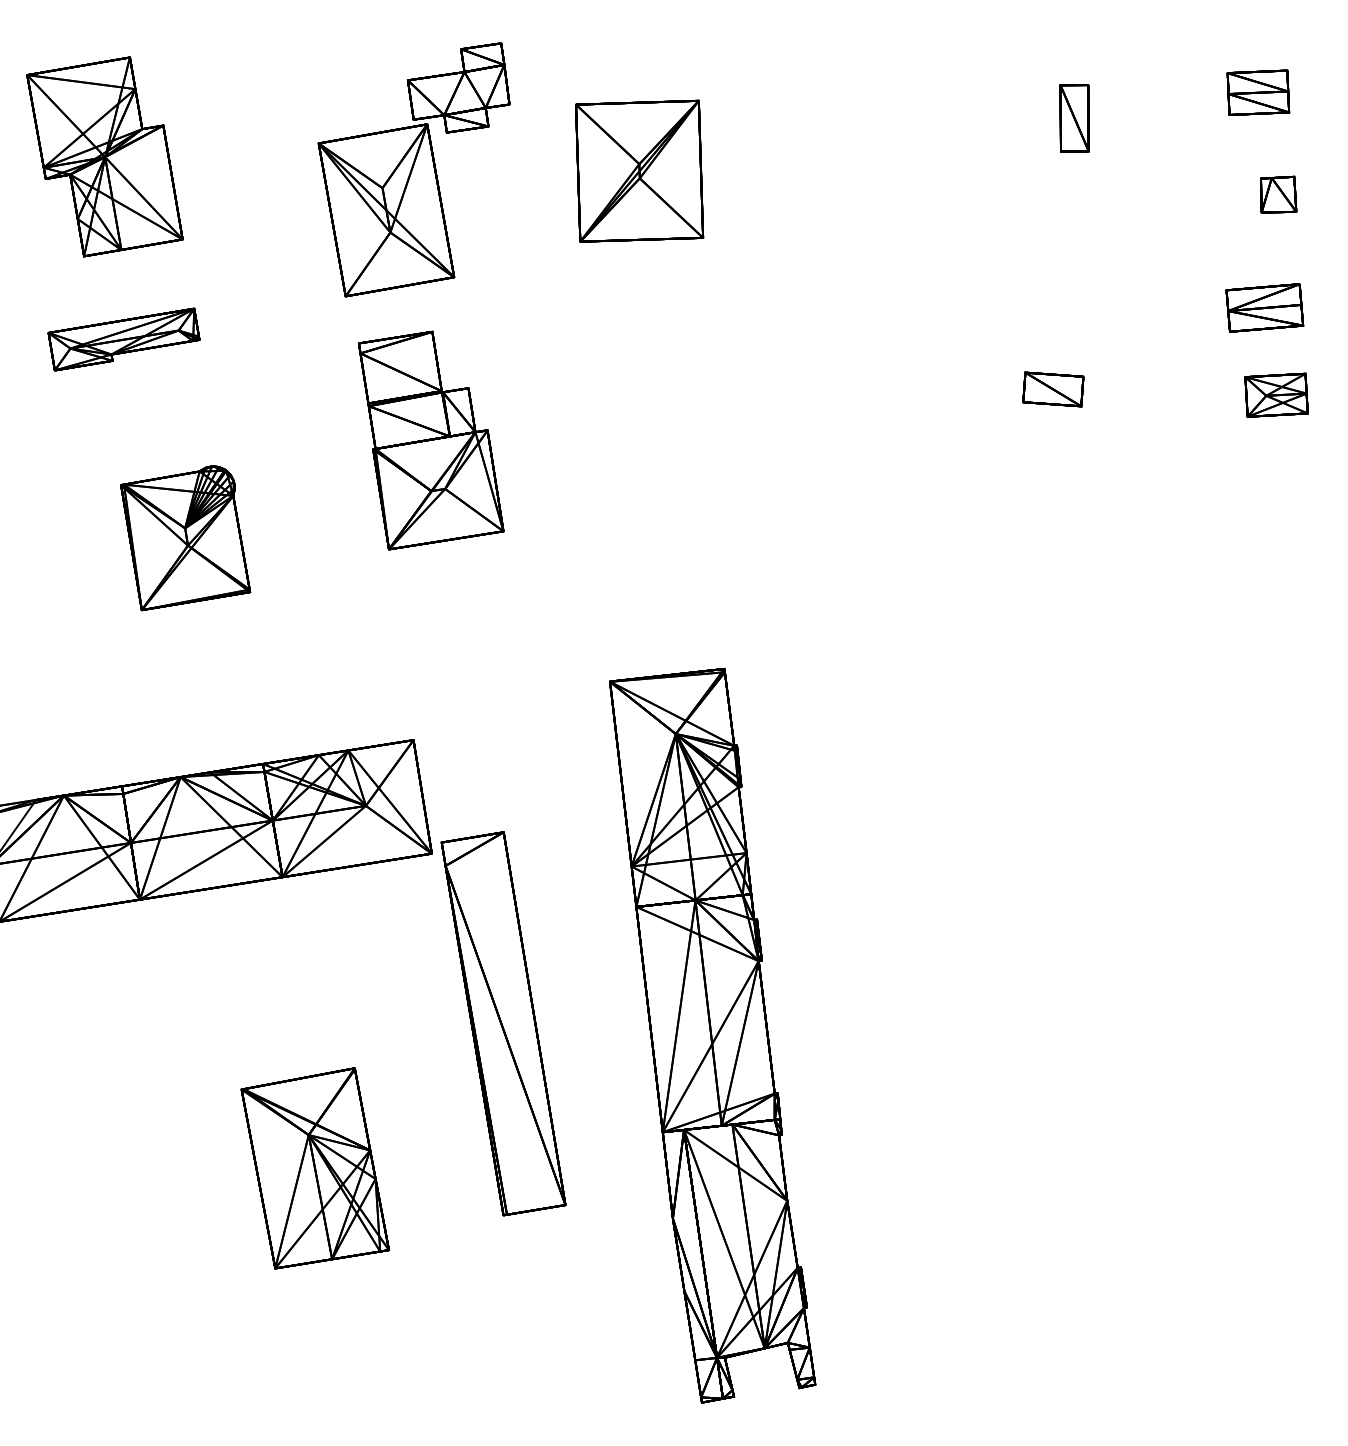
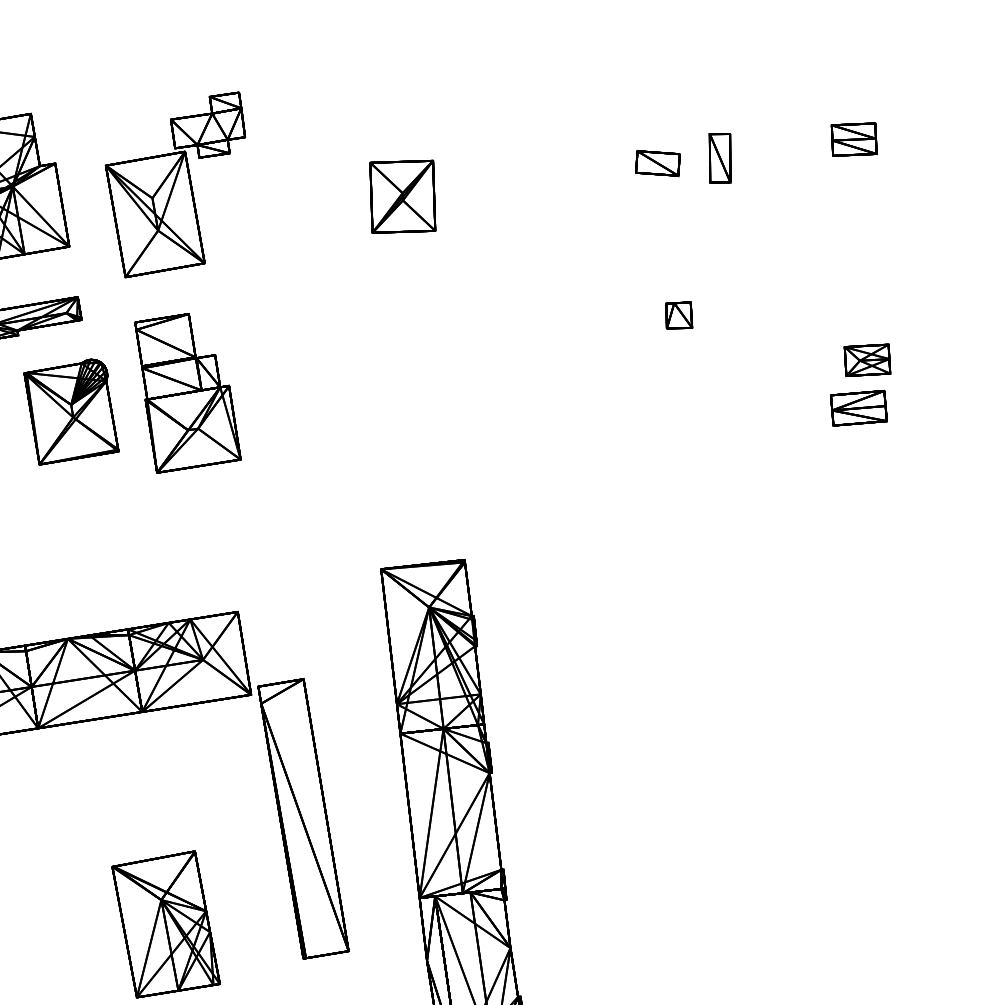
part: (413, 169) -> (175, 184), moved
part: (639, 170) -> (402, 196), size x0.7
part: (1278, 194) -> (679, 315), moved
part: (1264, 307) -> (858, 407), moved
part: (1053, 389) -> (658, 163), moved
part: (431, 440) -> (188, 393), moved
part: (185, 538) -> (71, 412), moved

